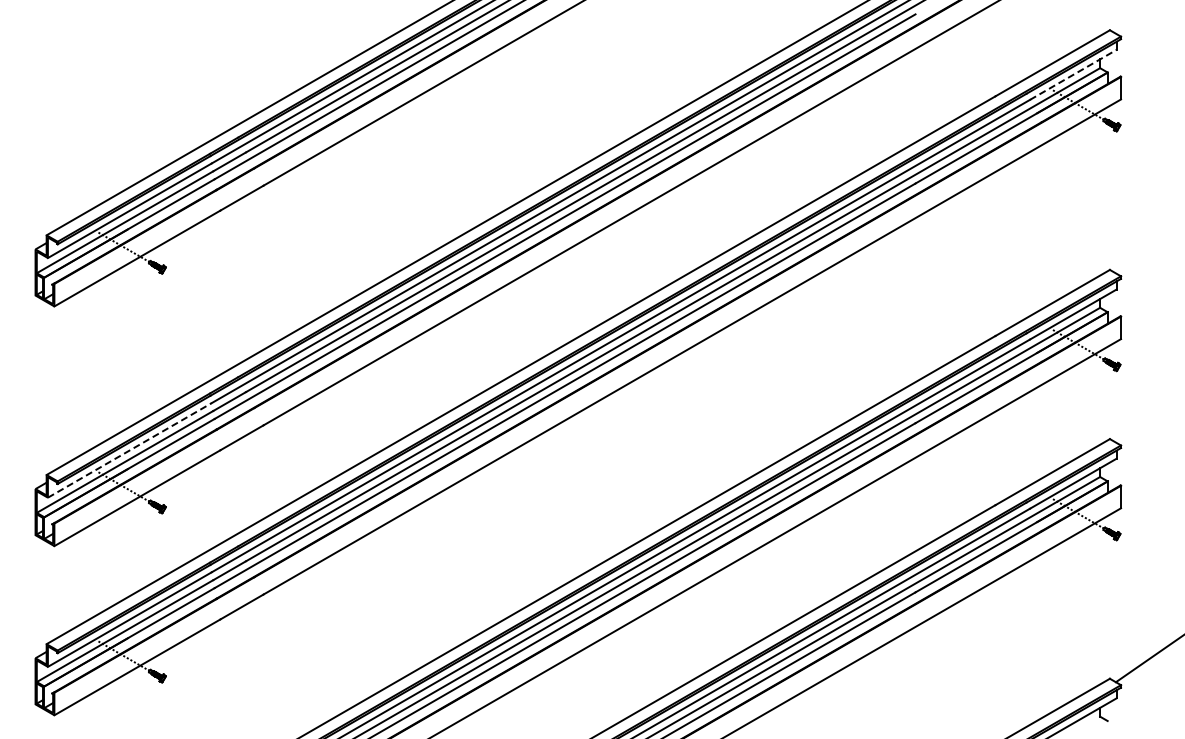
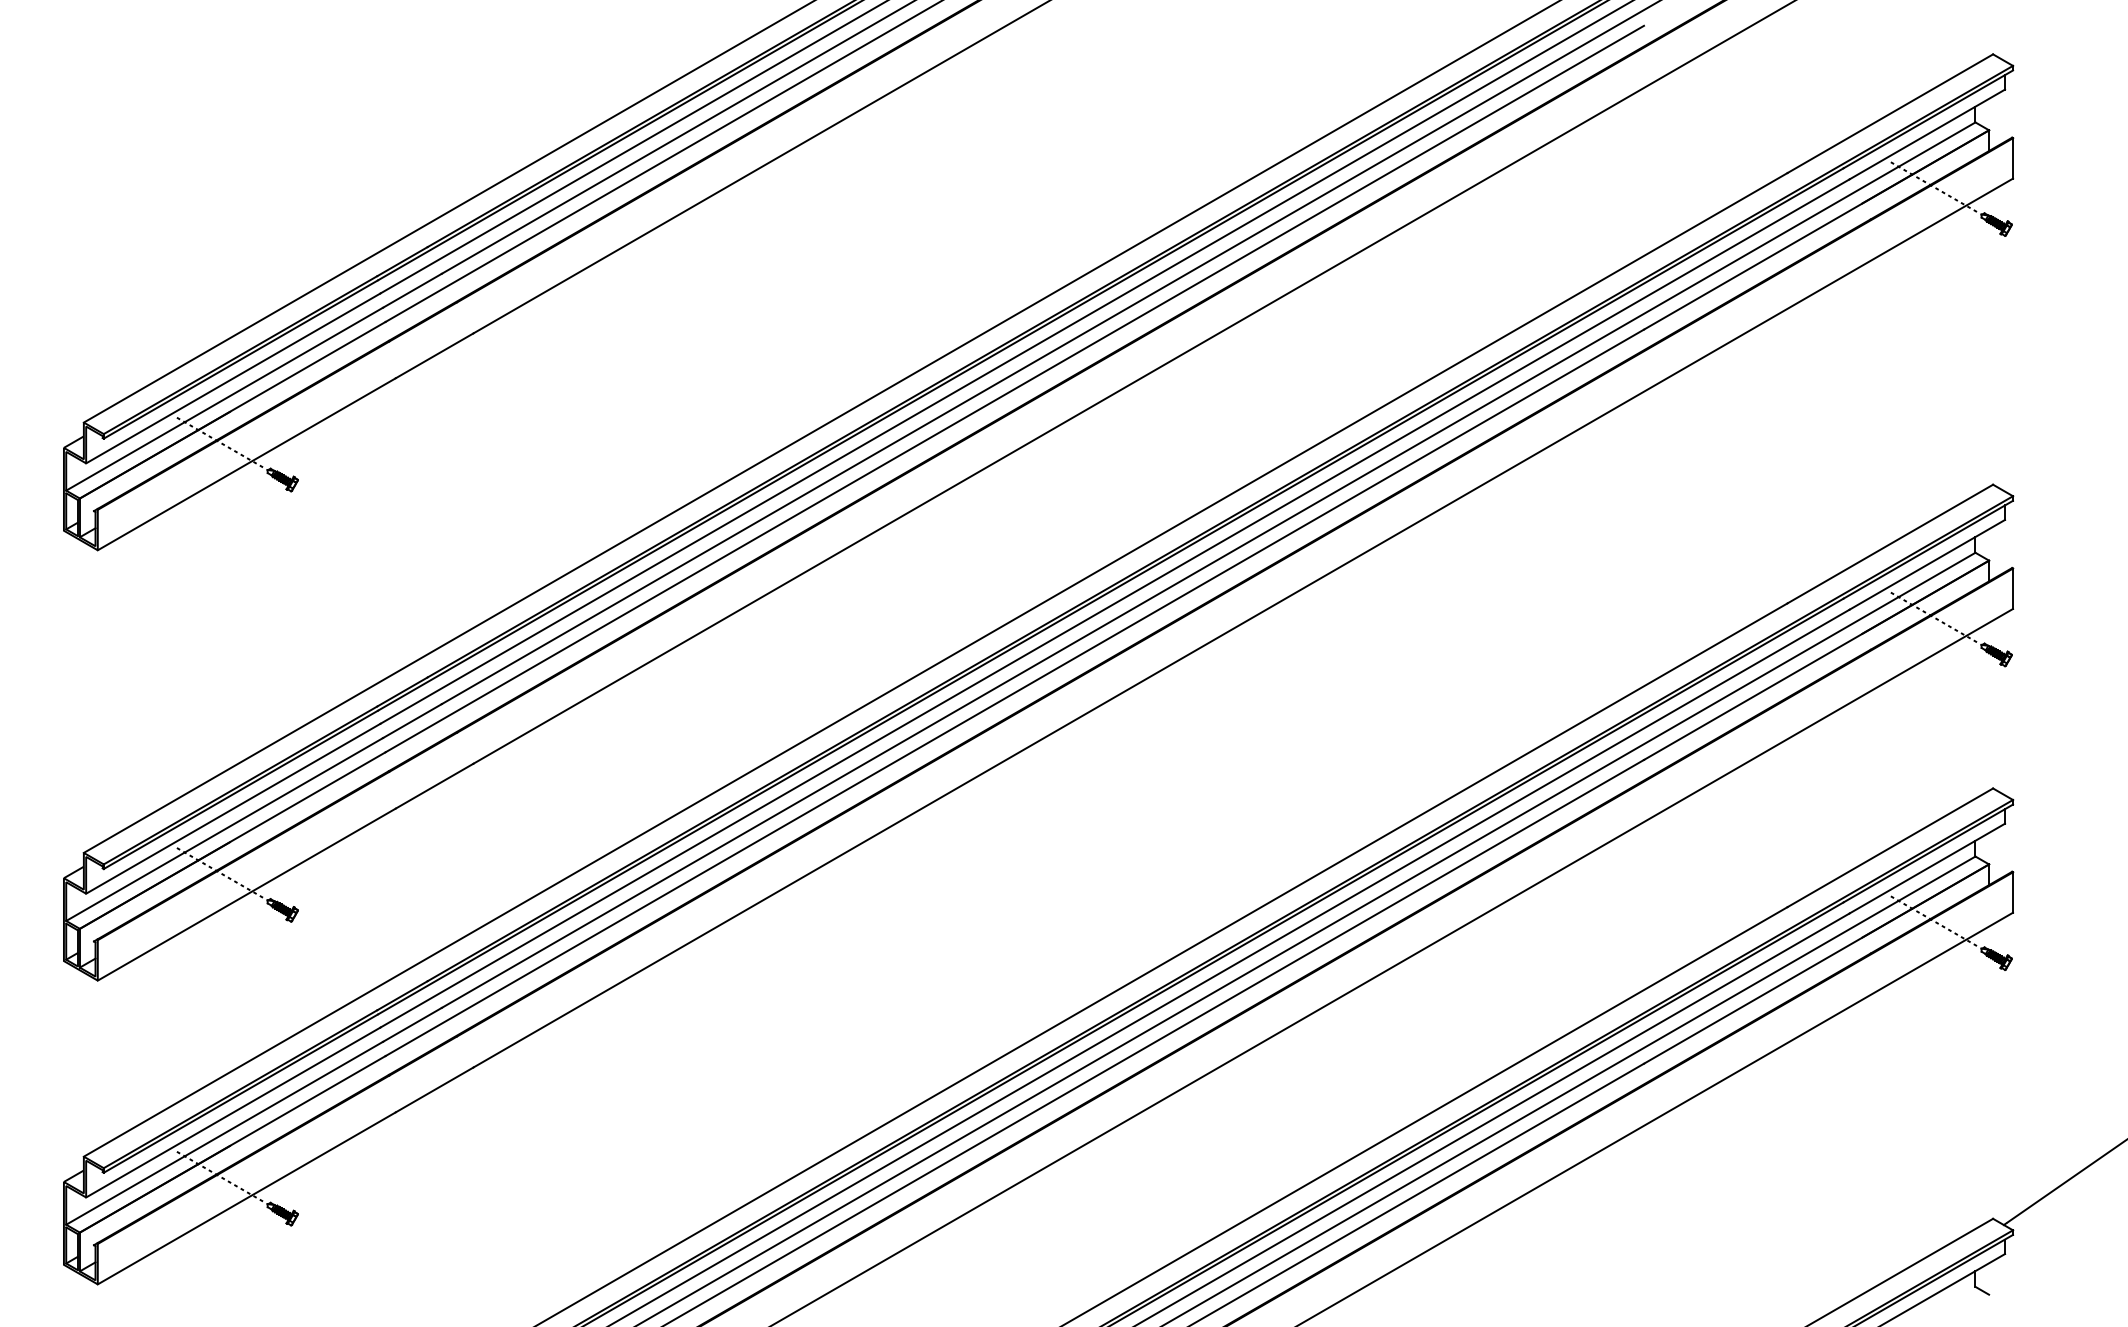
line: (1073, 74) -> (1927, 133), dashed -> solid
line: (129, 450) -> (232, 808), dashed -> solid

